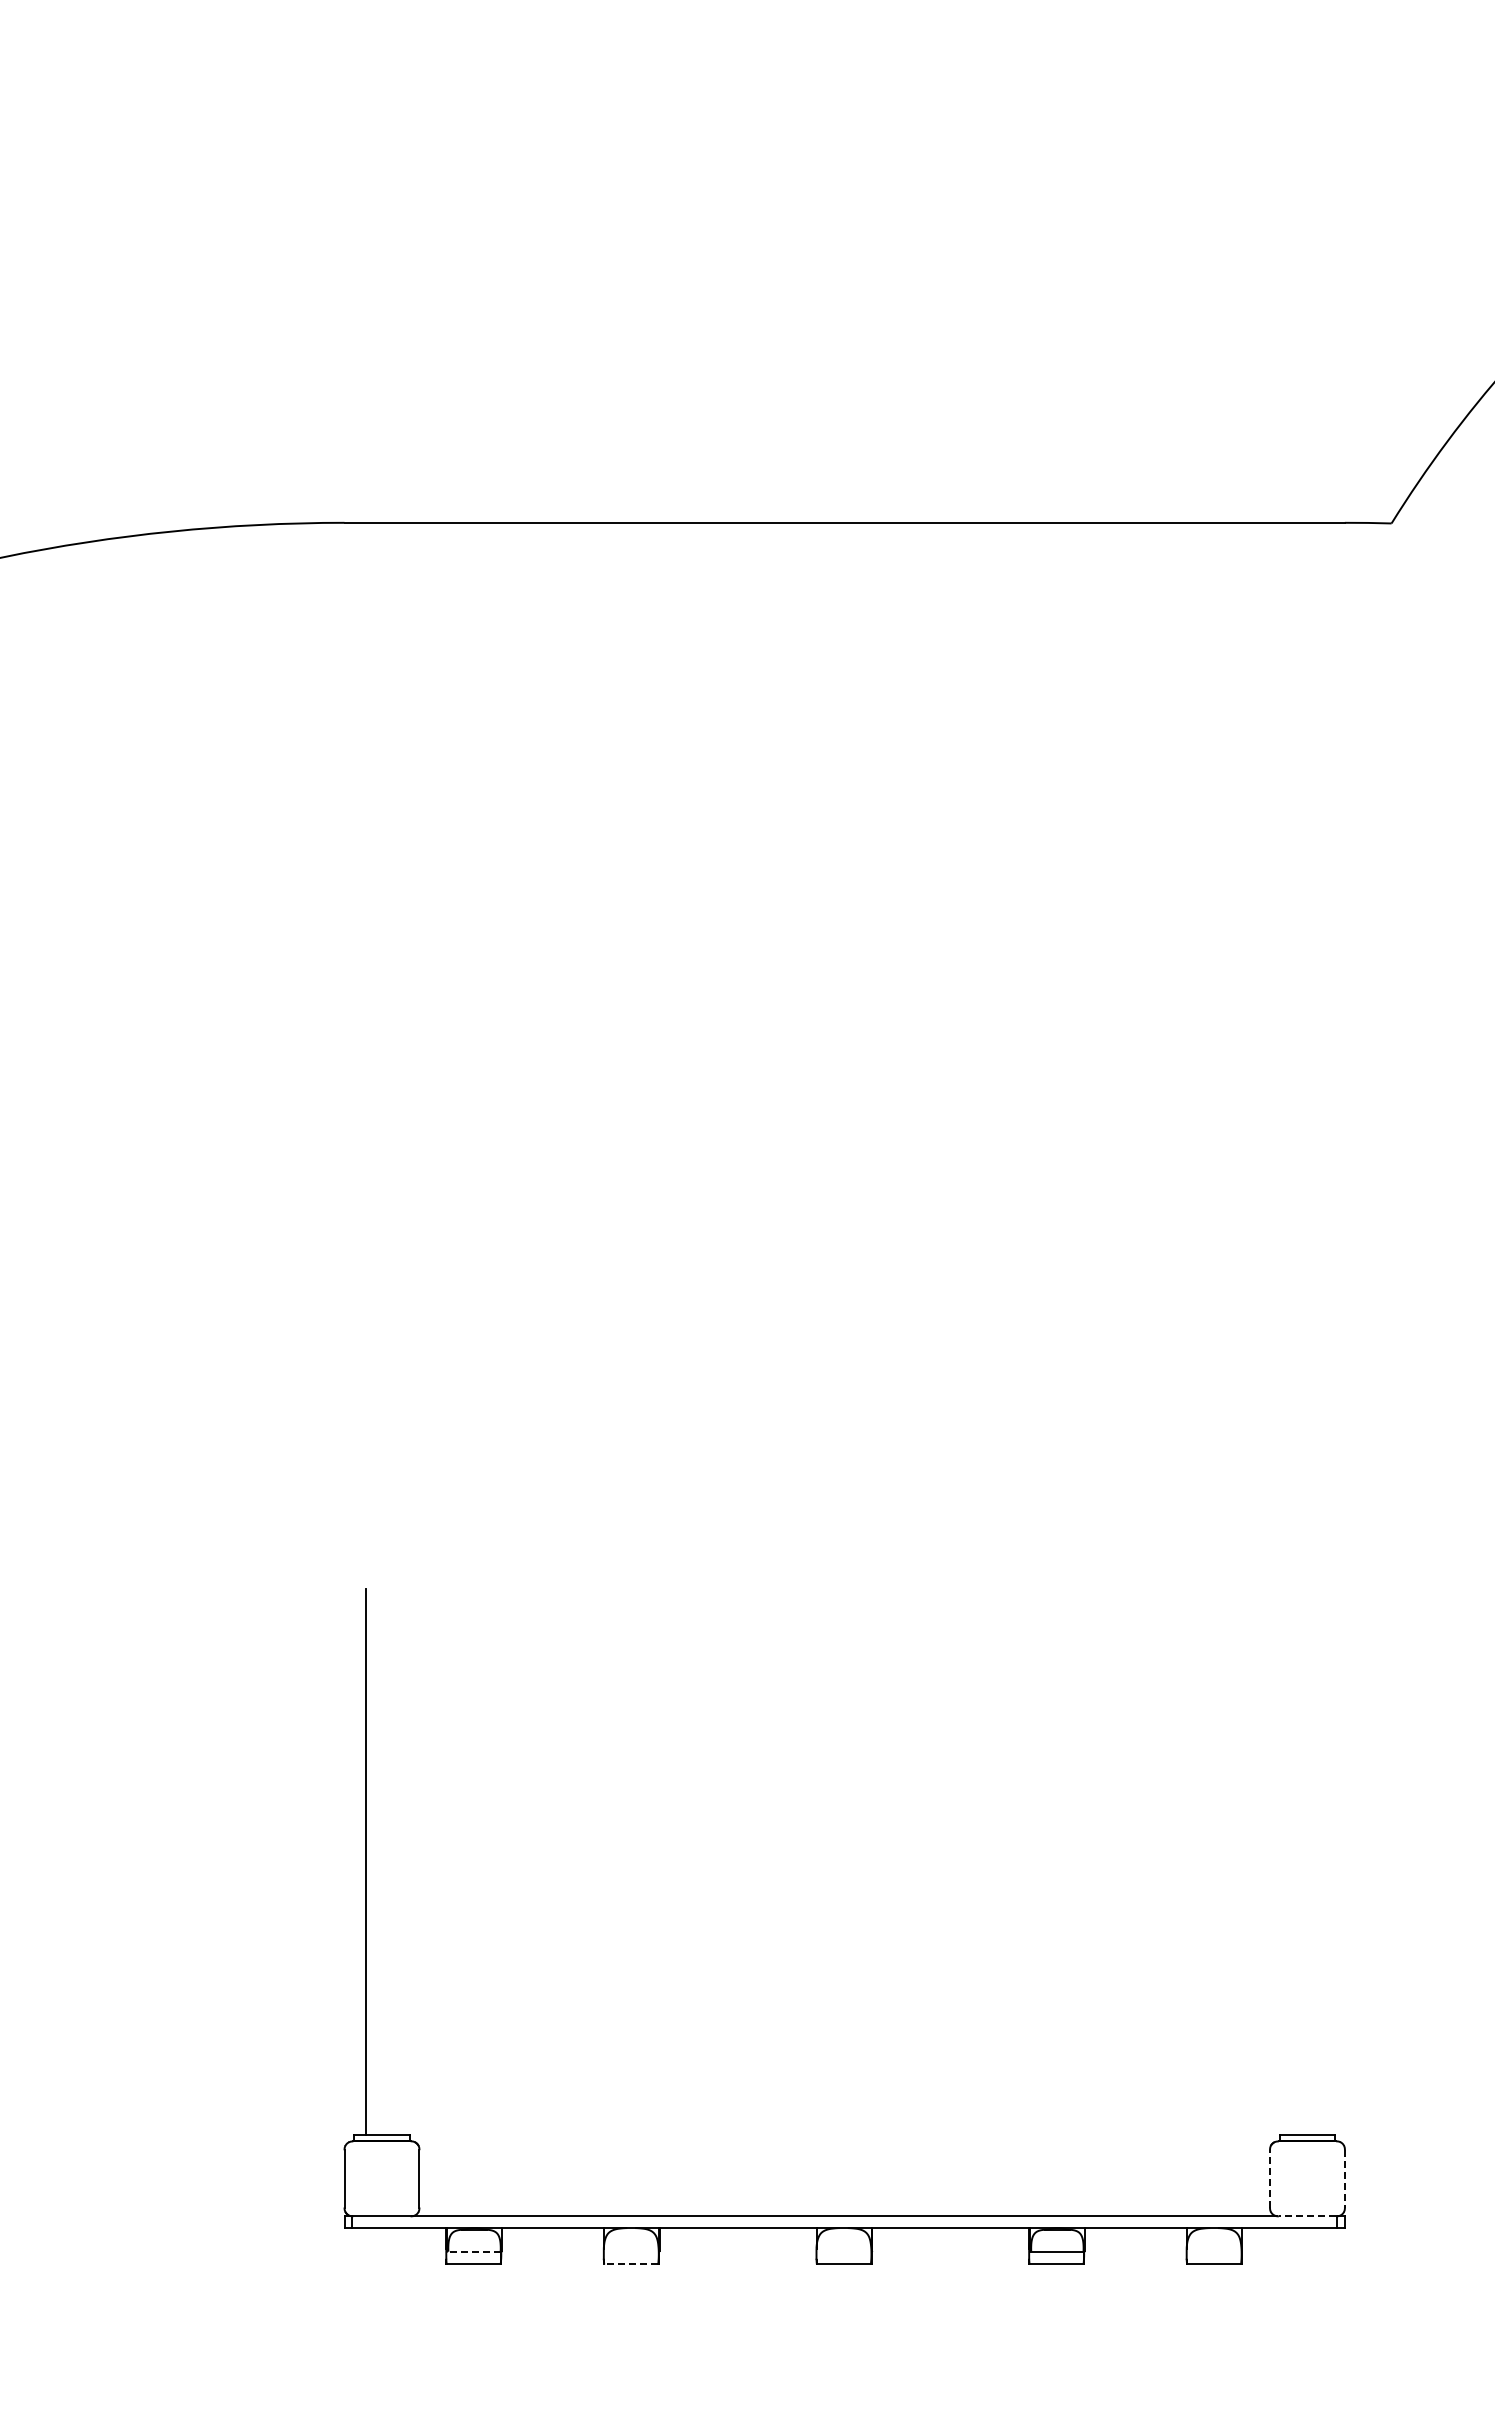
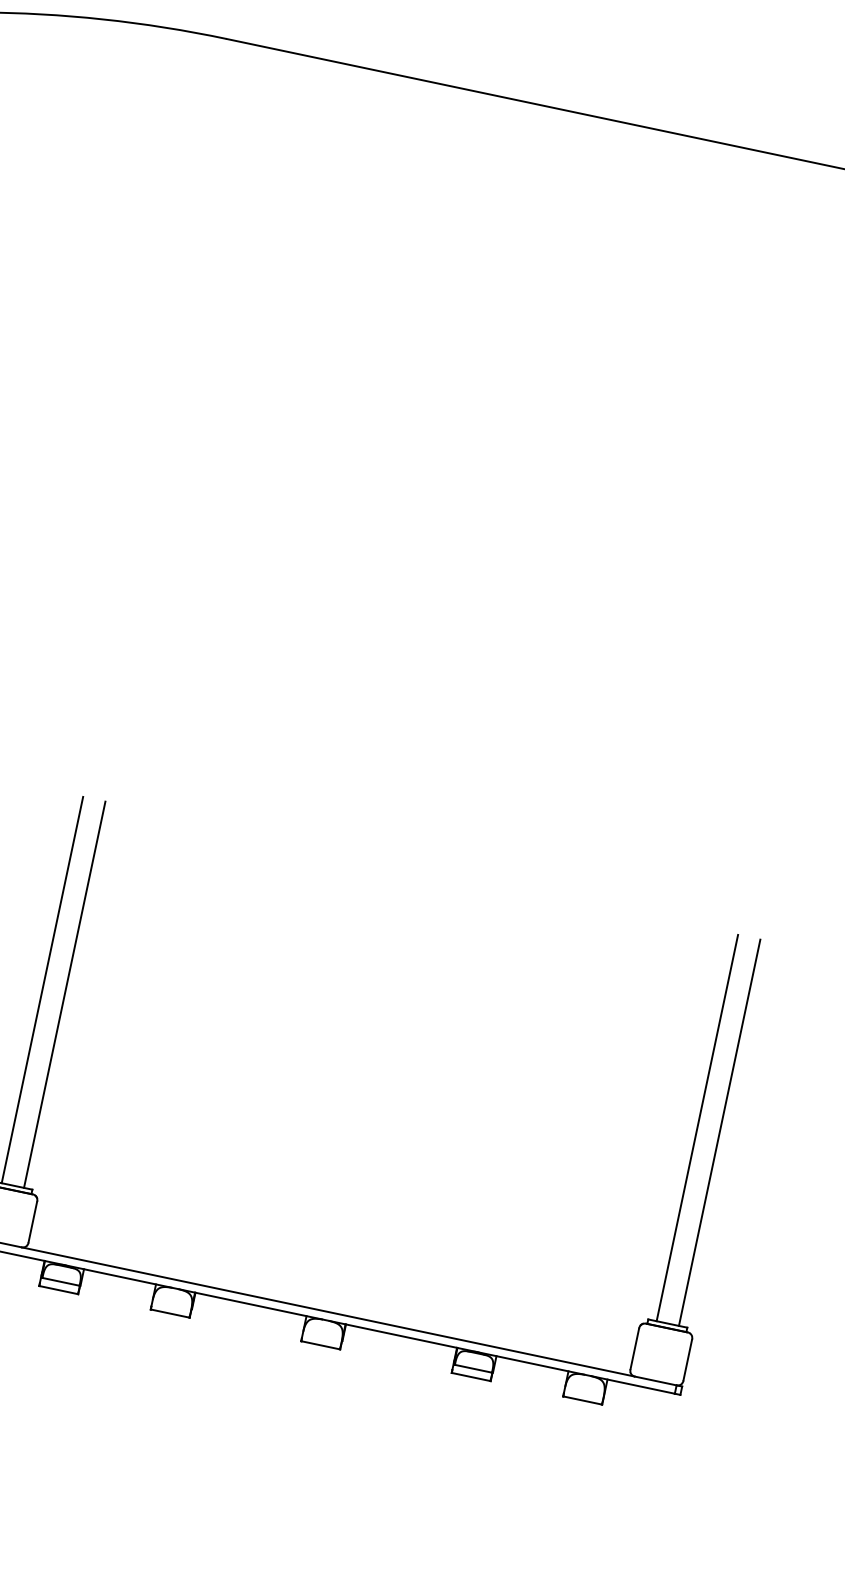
line: (397, 1862) -> (64, 994), added
line: (1291, 1862) -> (697, 1128), added
line: (1323, 1862) -> (719, 1133), added
line: (1270, 2178) -> (635, 1348), dashed -> solid
line: (1344, 2178) -> (687, 1359), dashed -> solid
line: (1307, 2216) -> (655, 1381), dashed -> solid
line: (474, 2251) -> (61, 1281), dashed -> solid
line: (630, 2263) -> (169, 1313), dashed -> solid

